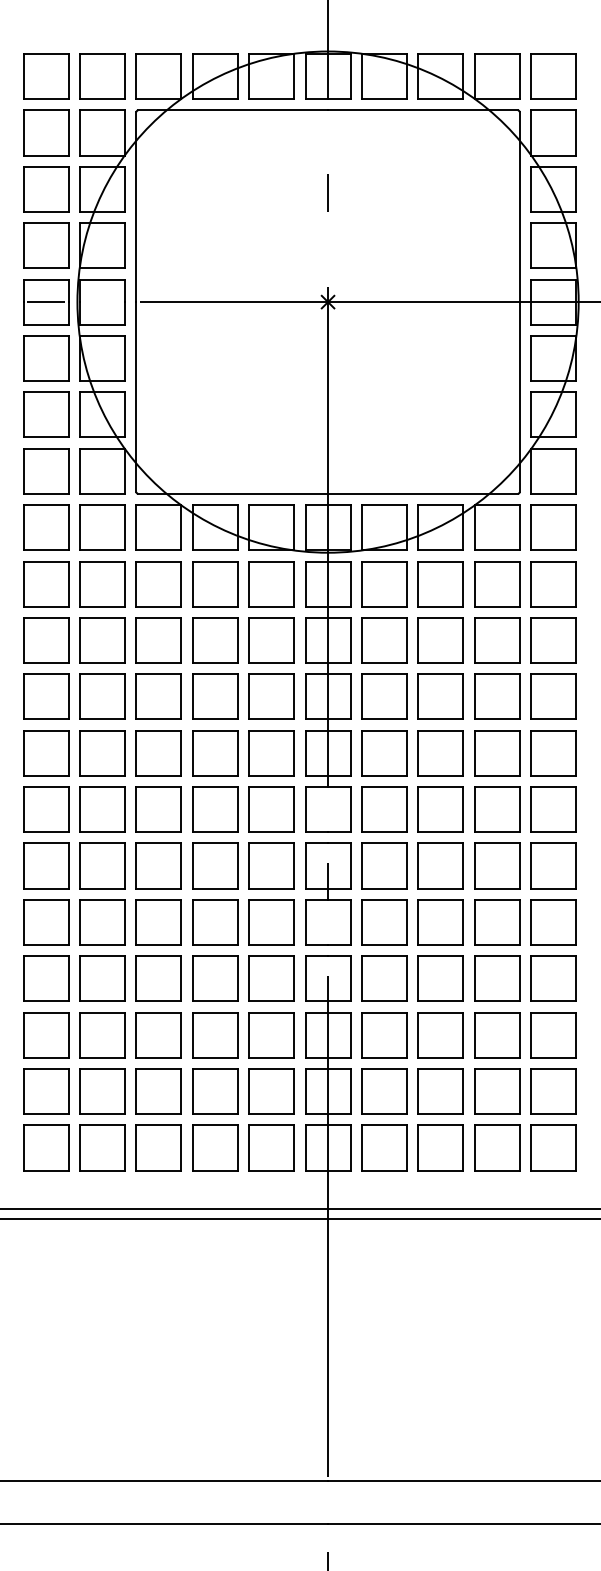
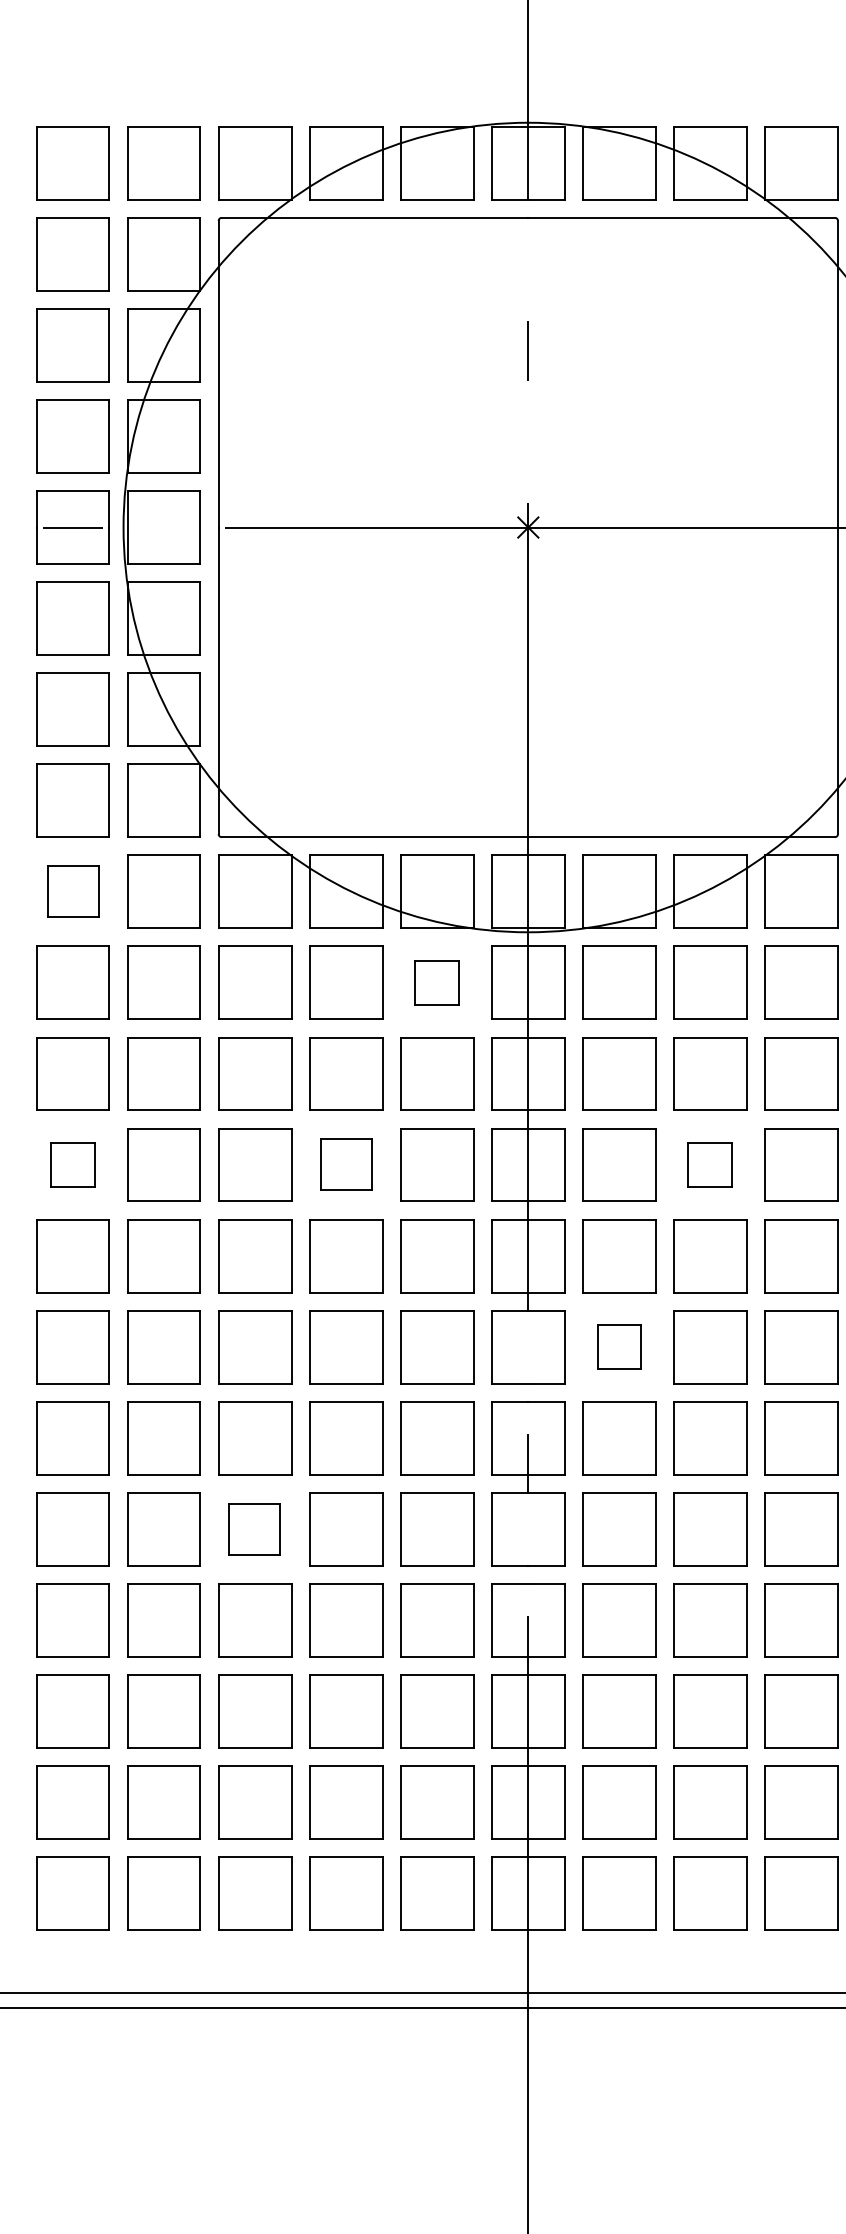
part: (46, 527) -> (73, 891), size x0.7
part: (271, 584) -> (436, 983), size x0.6
part: (46, 696) -> (73, 1164), size x0.6
part: (215, 696) -> (346, 1164), size x0.7
part: (440, 696) -> (709, 1164), size x0.6
part: (384, 809) -> (619, 1346), size x0.6
part: (158, 922) -> (254, 1529), size x0.7

